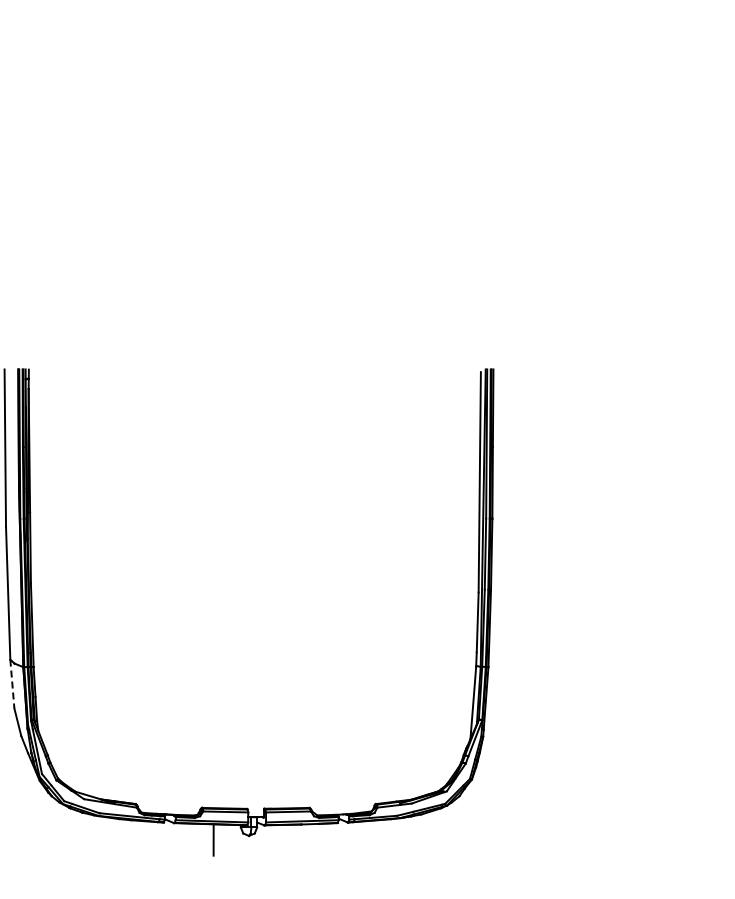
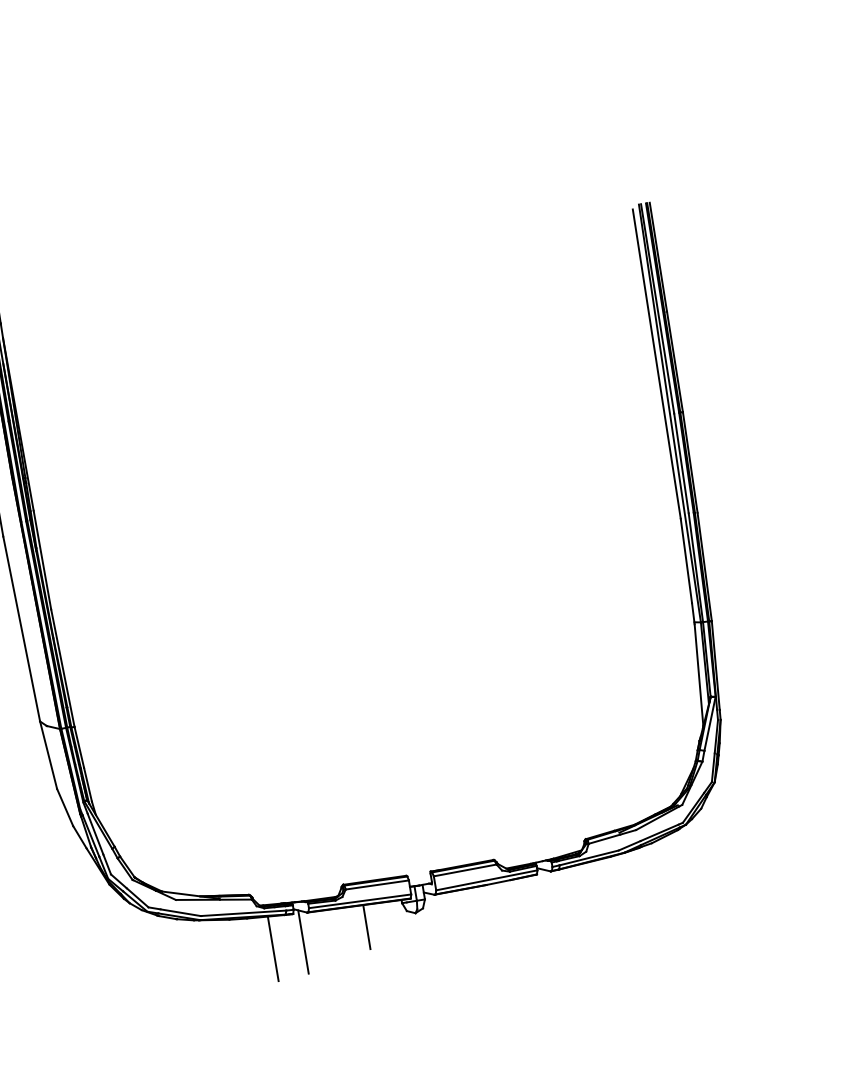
line: (12, 684) -> (48, 755), dashed -> solid
line: (167, 842) -> (302, 941), added
line: (146, 844) -> (273, 948), added

